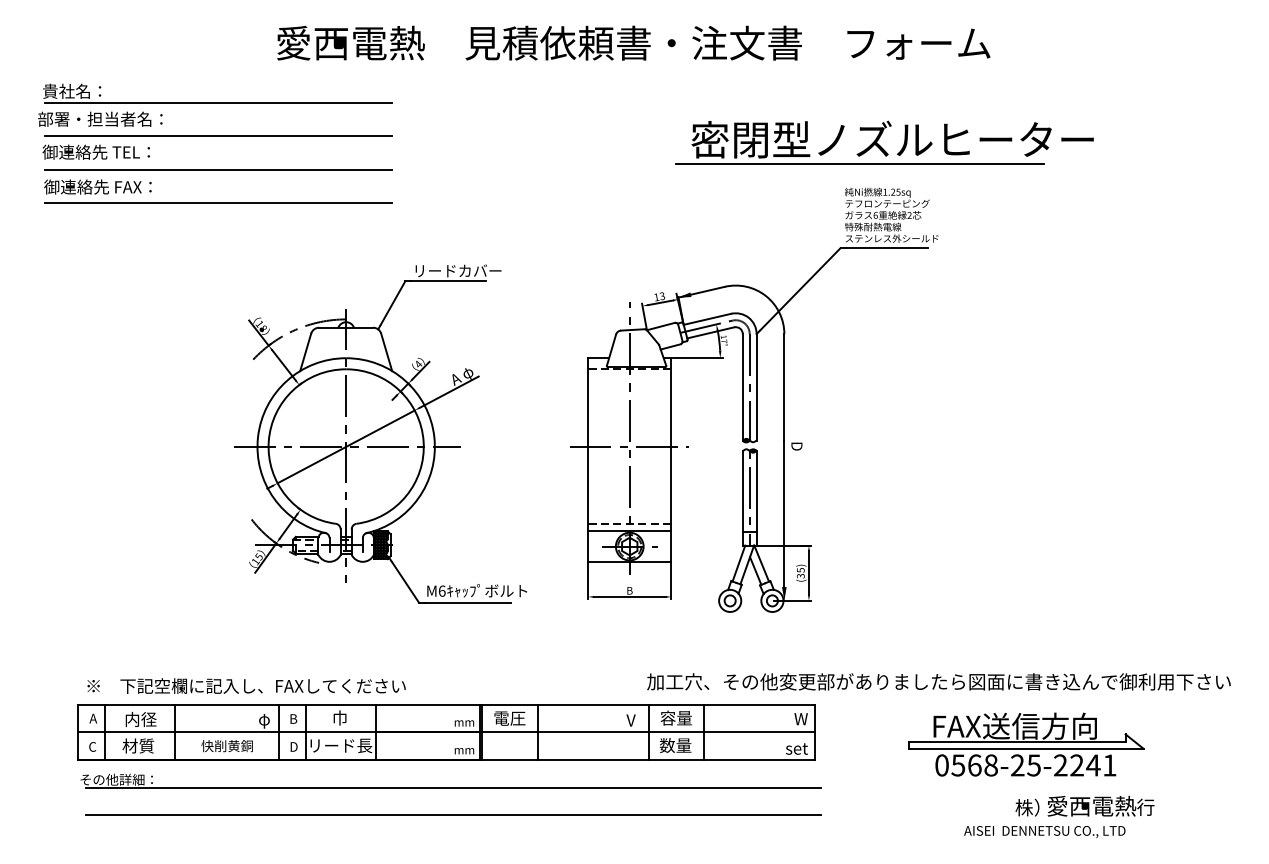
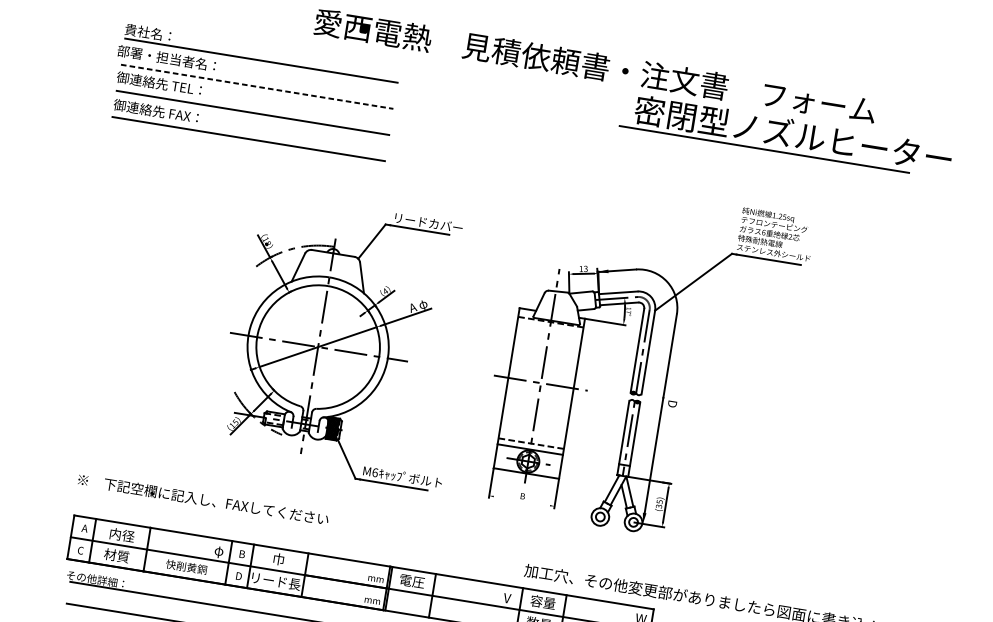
line: (218, 136) -> (257, 86), solid -> dashed
part: (884, 142) -> (786, 135), moved
line: (629, 596) -> (521, 500), removed
text: (246, 685) -> (203, 499), moved

